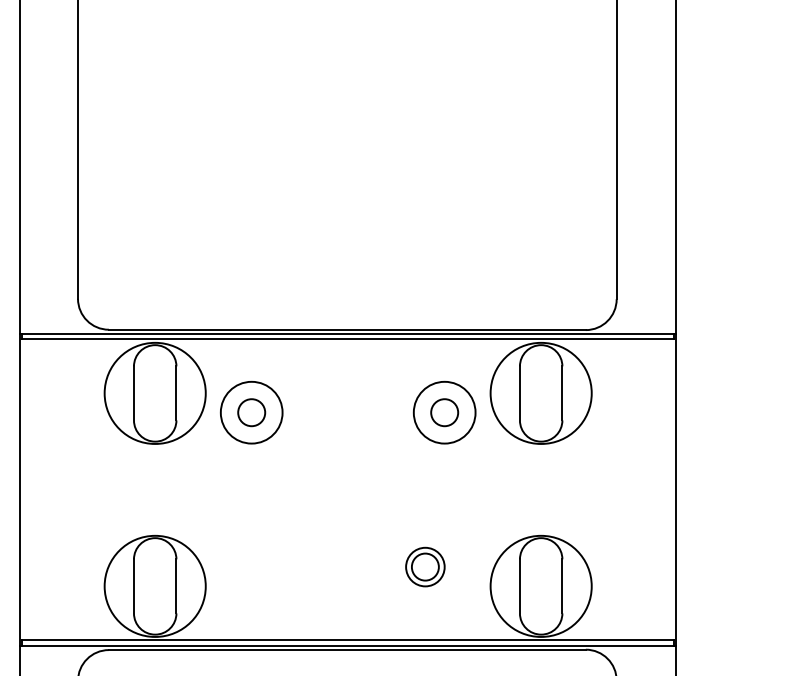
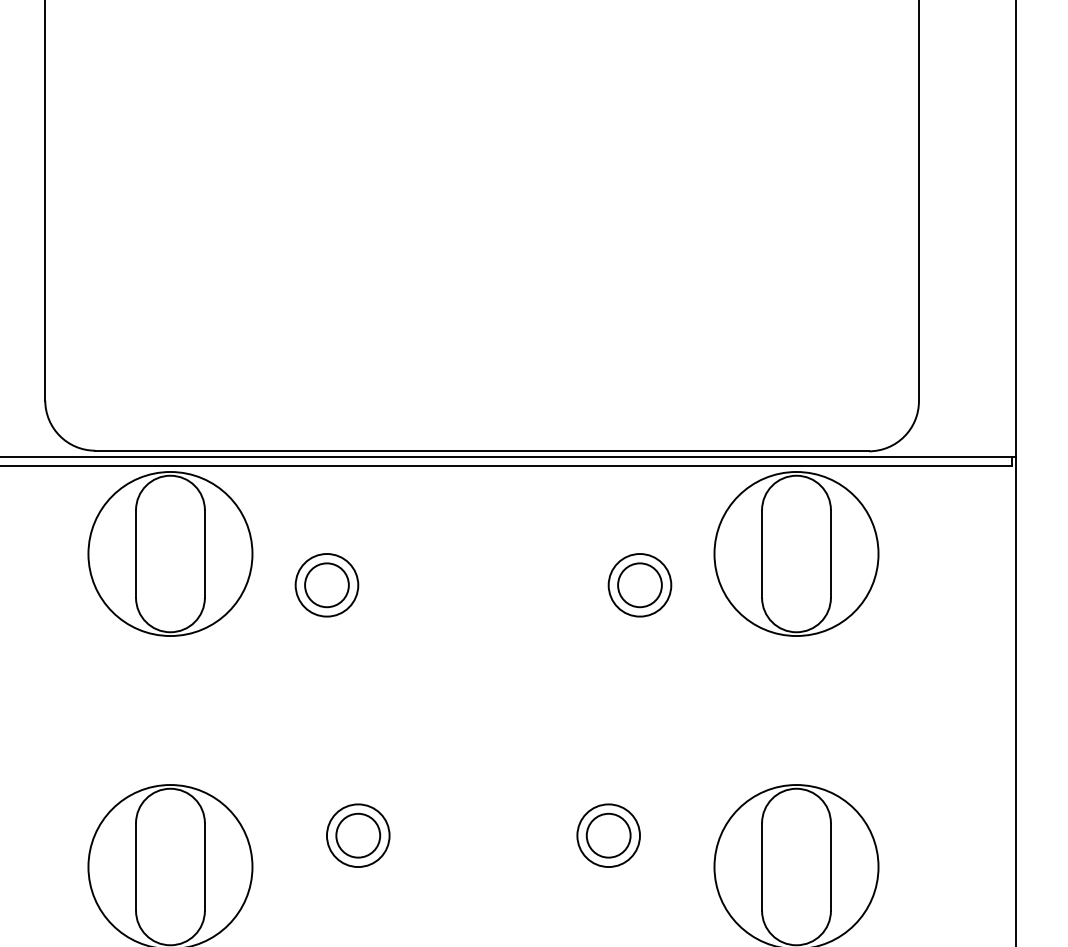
circle: (251, 412) -> (326, 584), size x0.62
circle: (444, 412) -> (639, 584), size x0.62
part: (270, 566) -> (357, 834), added

